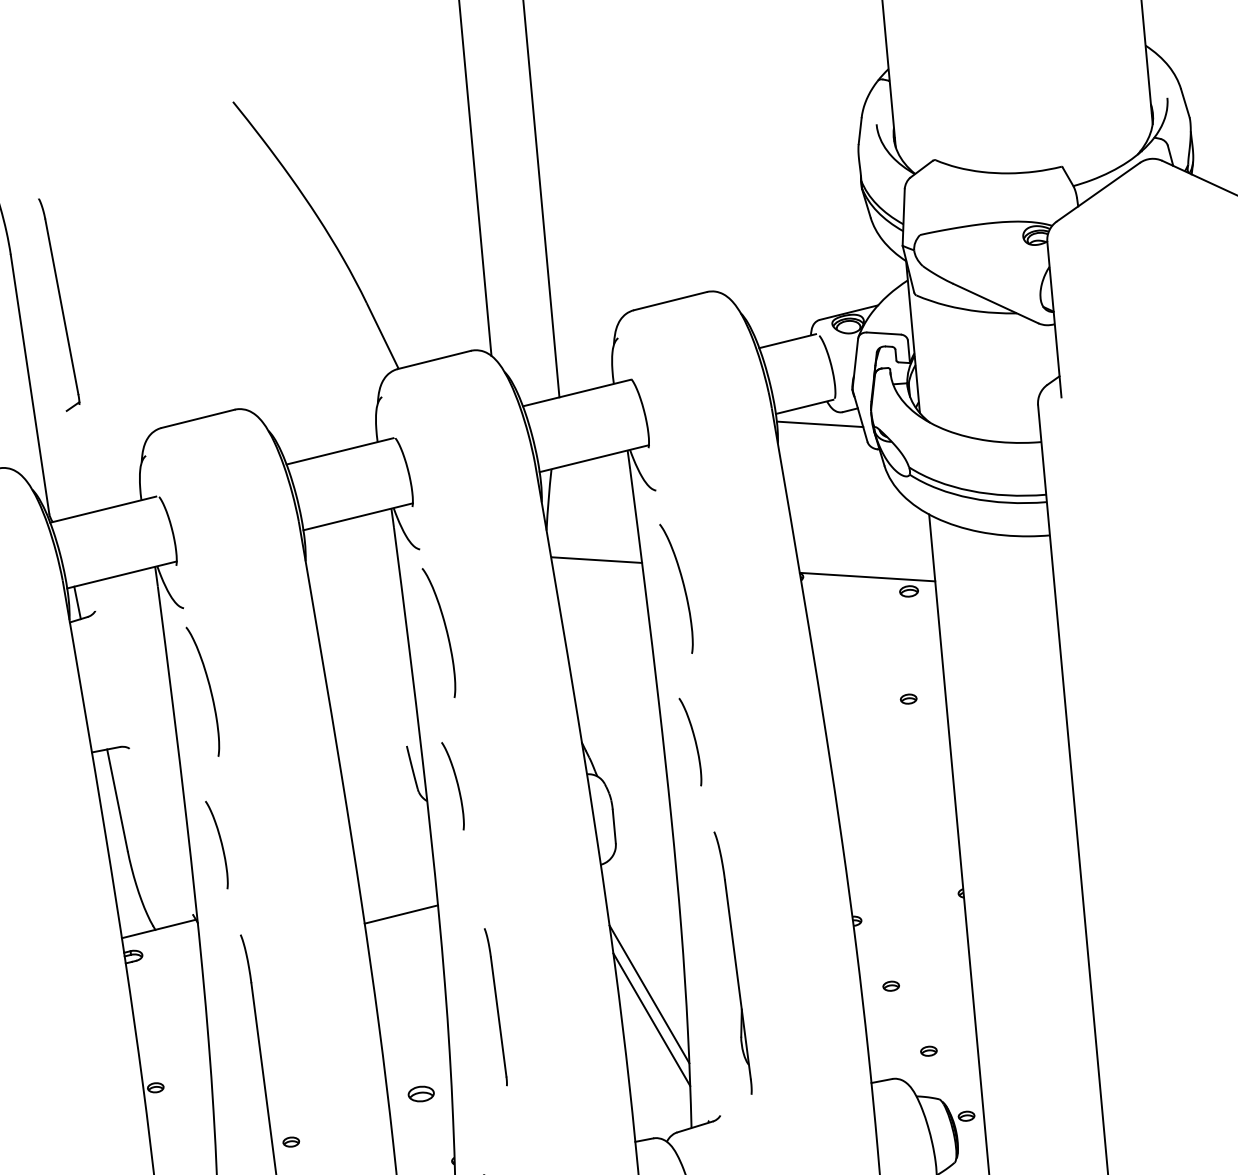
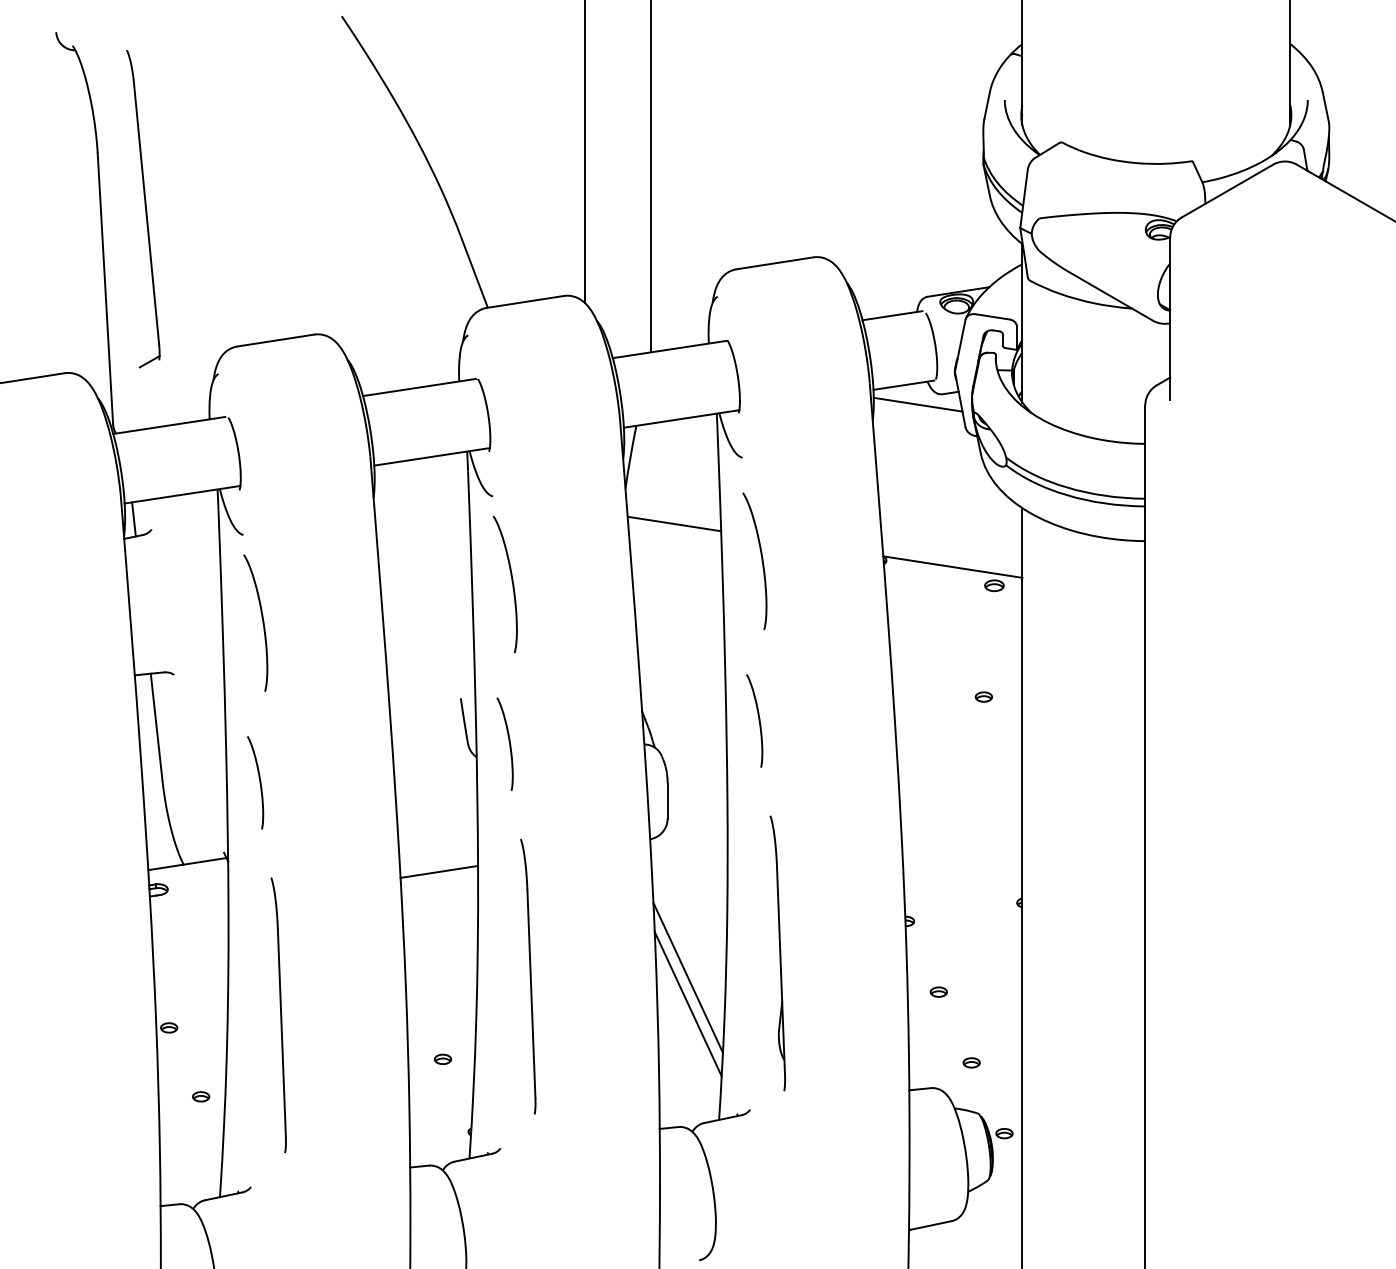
part: (59, 304) -> (143, 209), size x1.43
part: (496, 1007) -> (528, 976), size x1.67
part: (420, 1094) -> (442, 1059), size x0.62
part: (291, 1141) -> (201, 1096), moved

